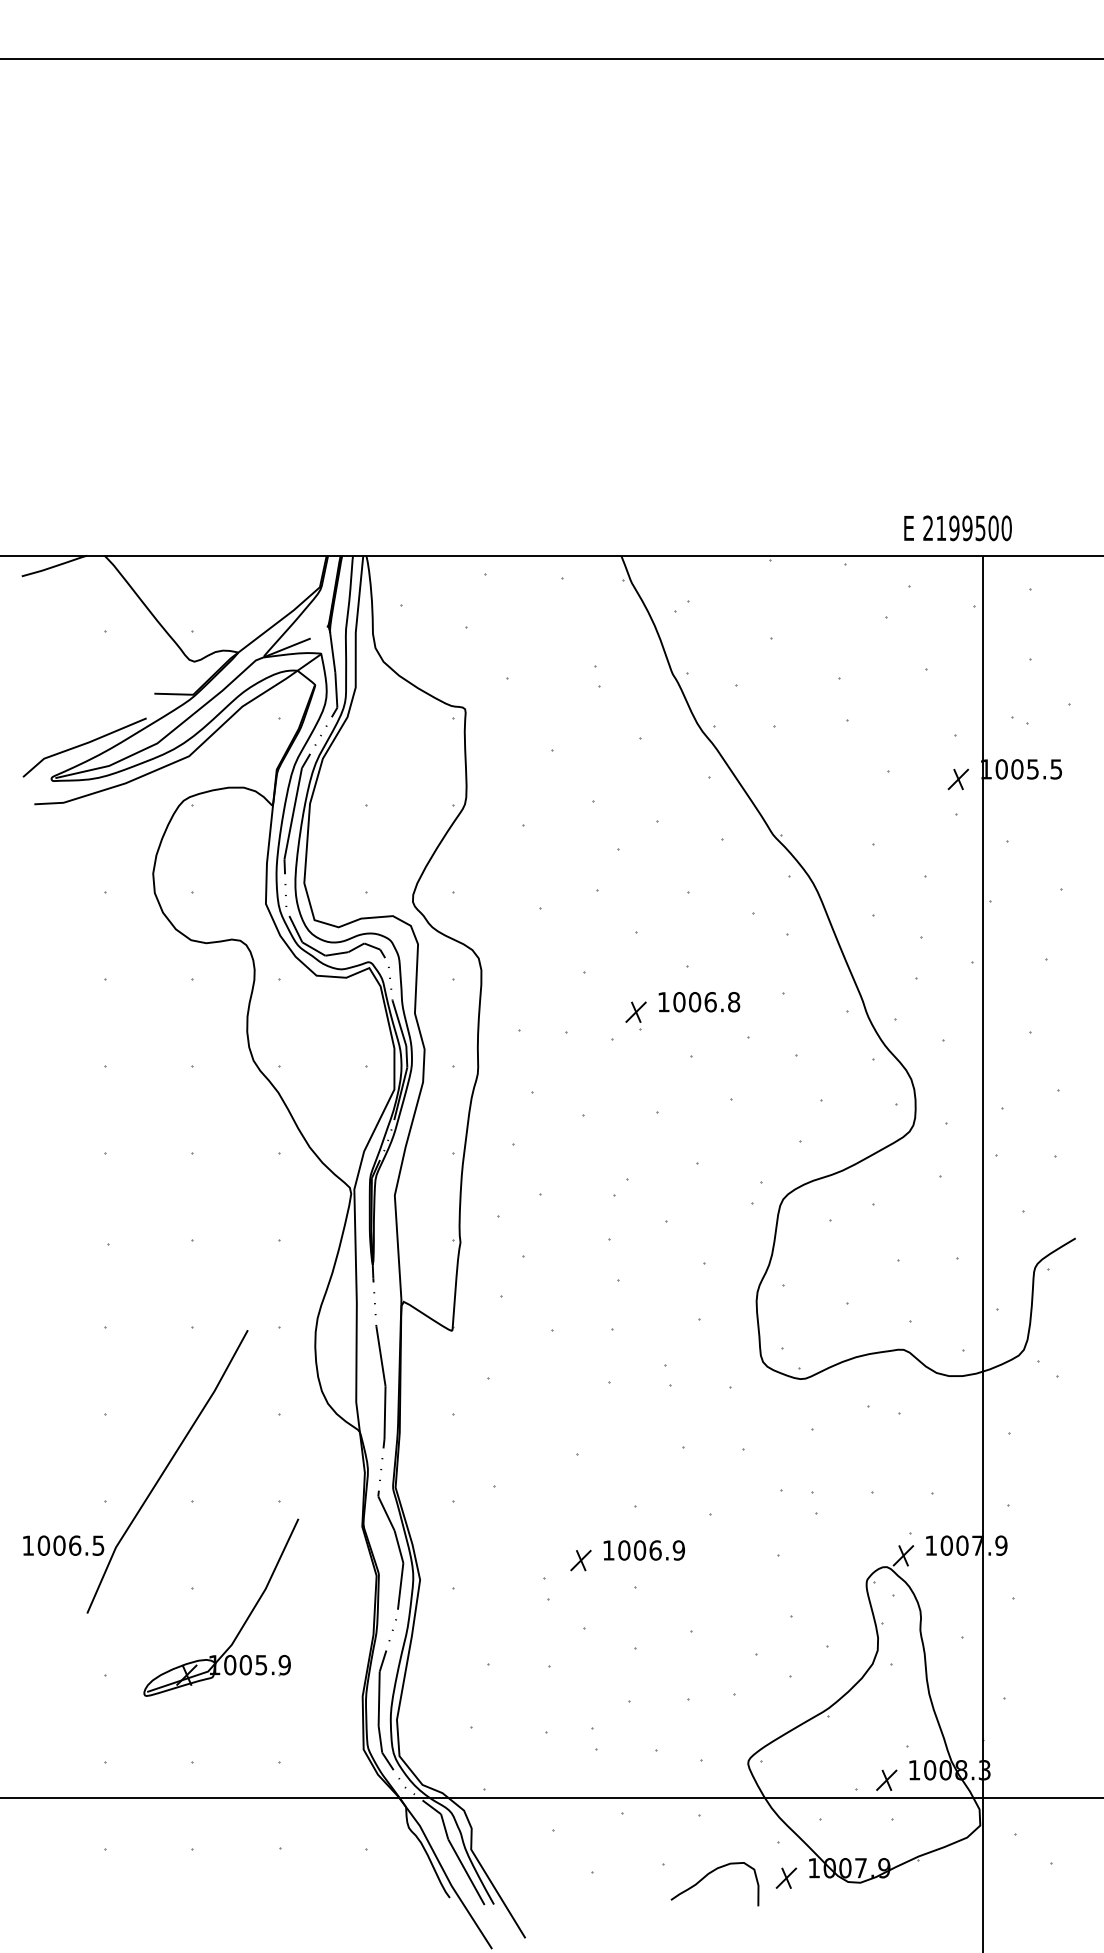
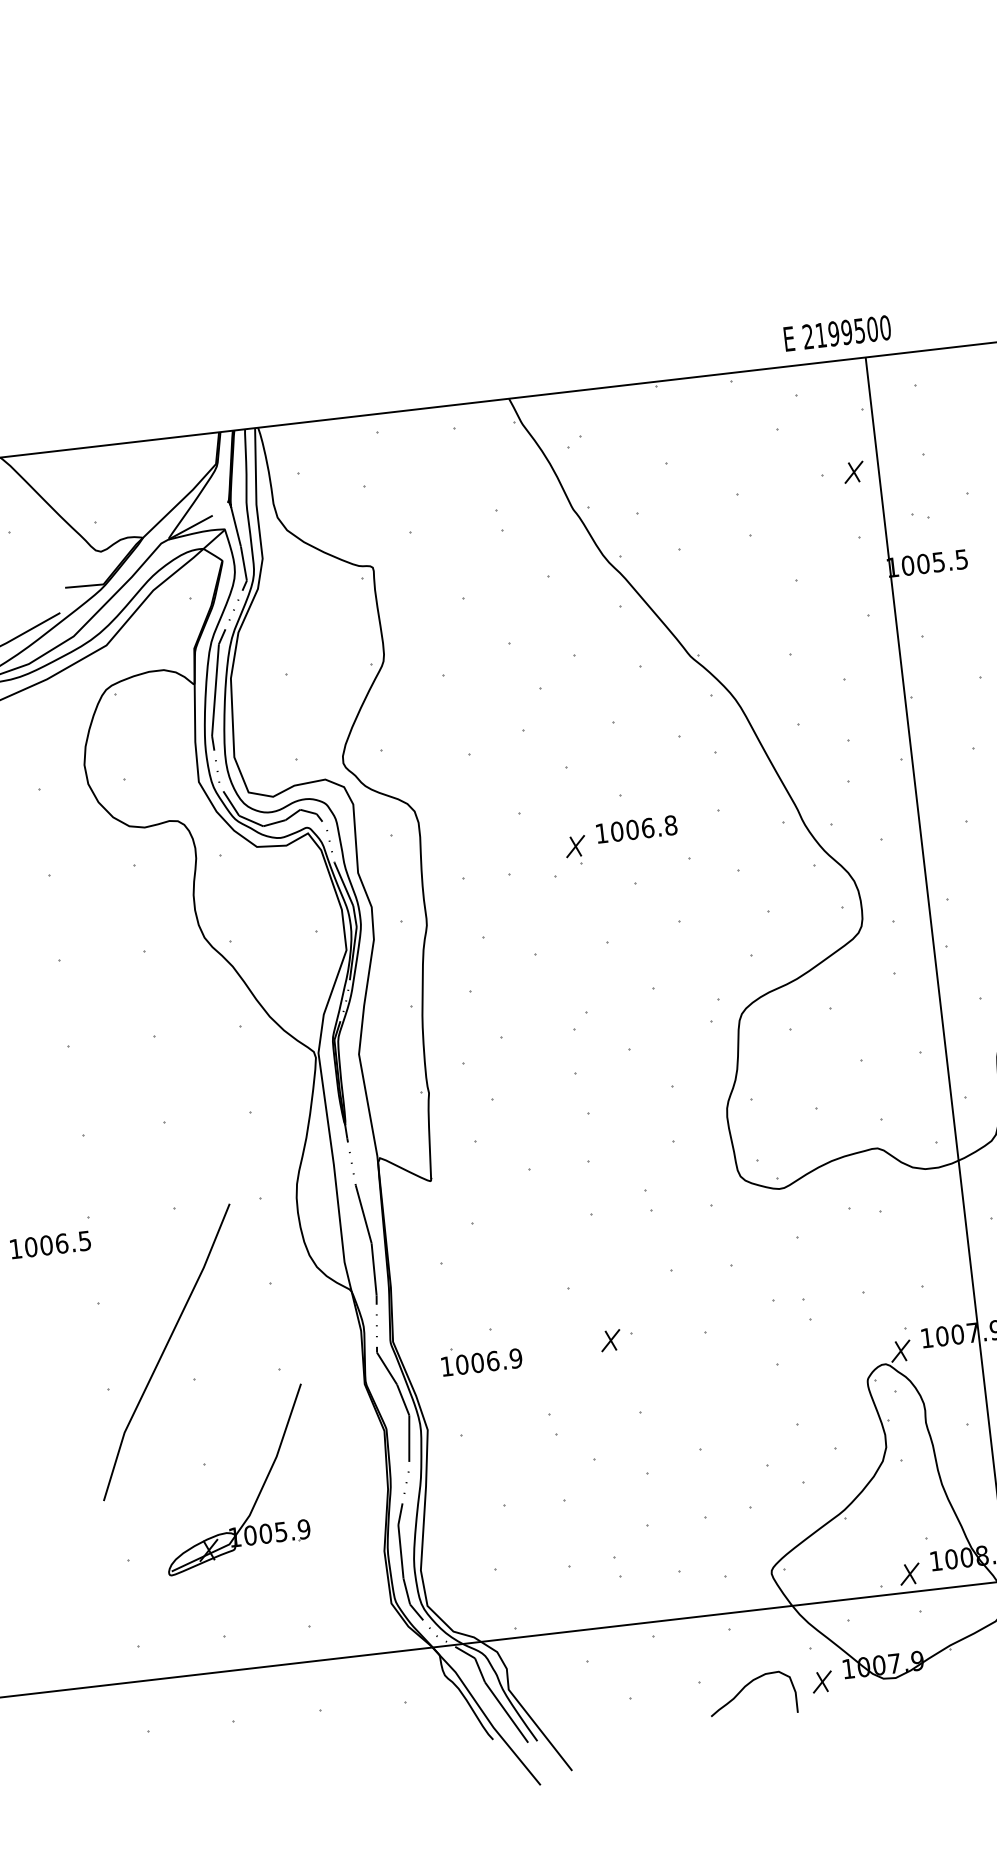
part: (958, 779) -> (854, 472), moved
text: (63, 1545) -> (50, 1244), moved
text: (643, 1550) -> (481, 1362), moved
part: (580, 1560) -> (610, 1340), moved

